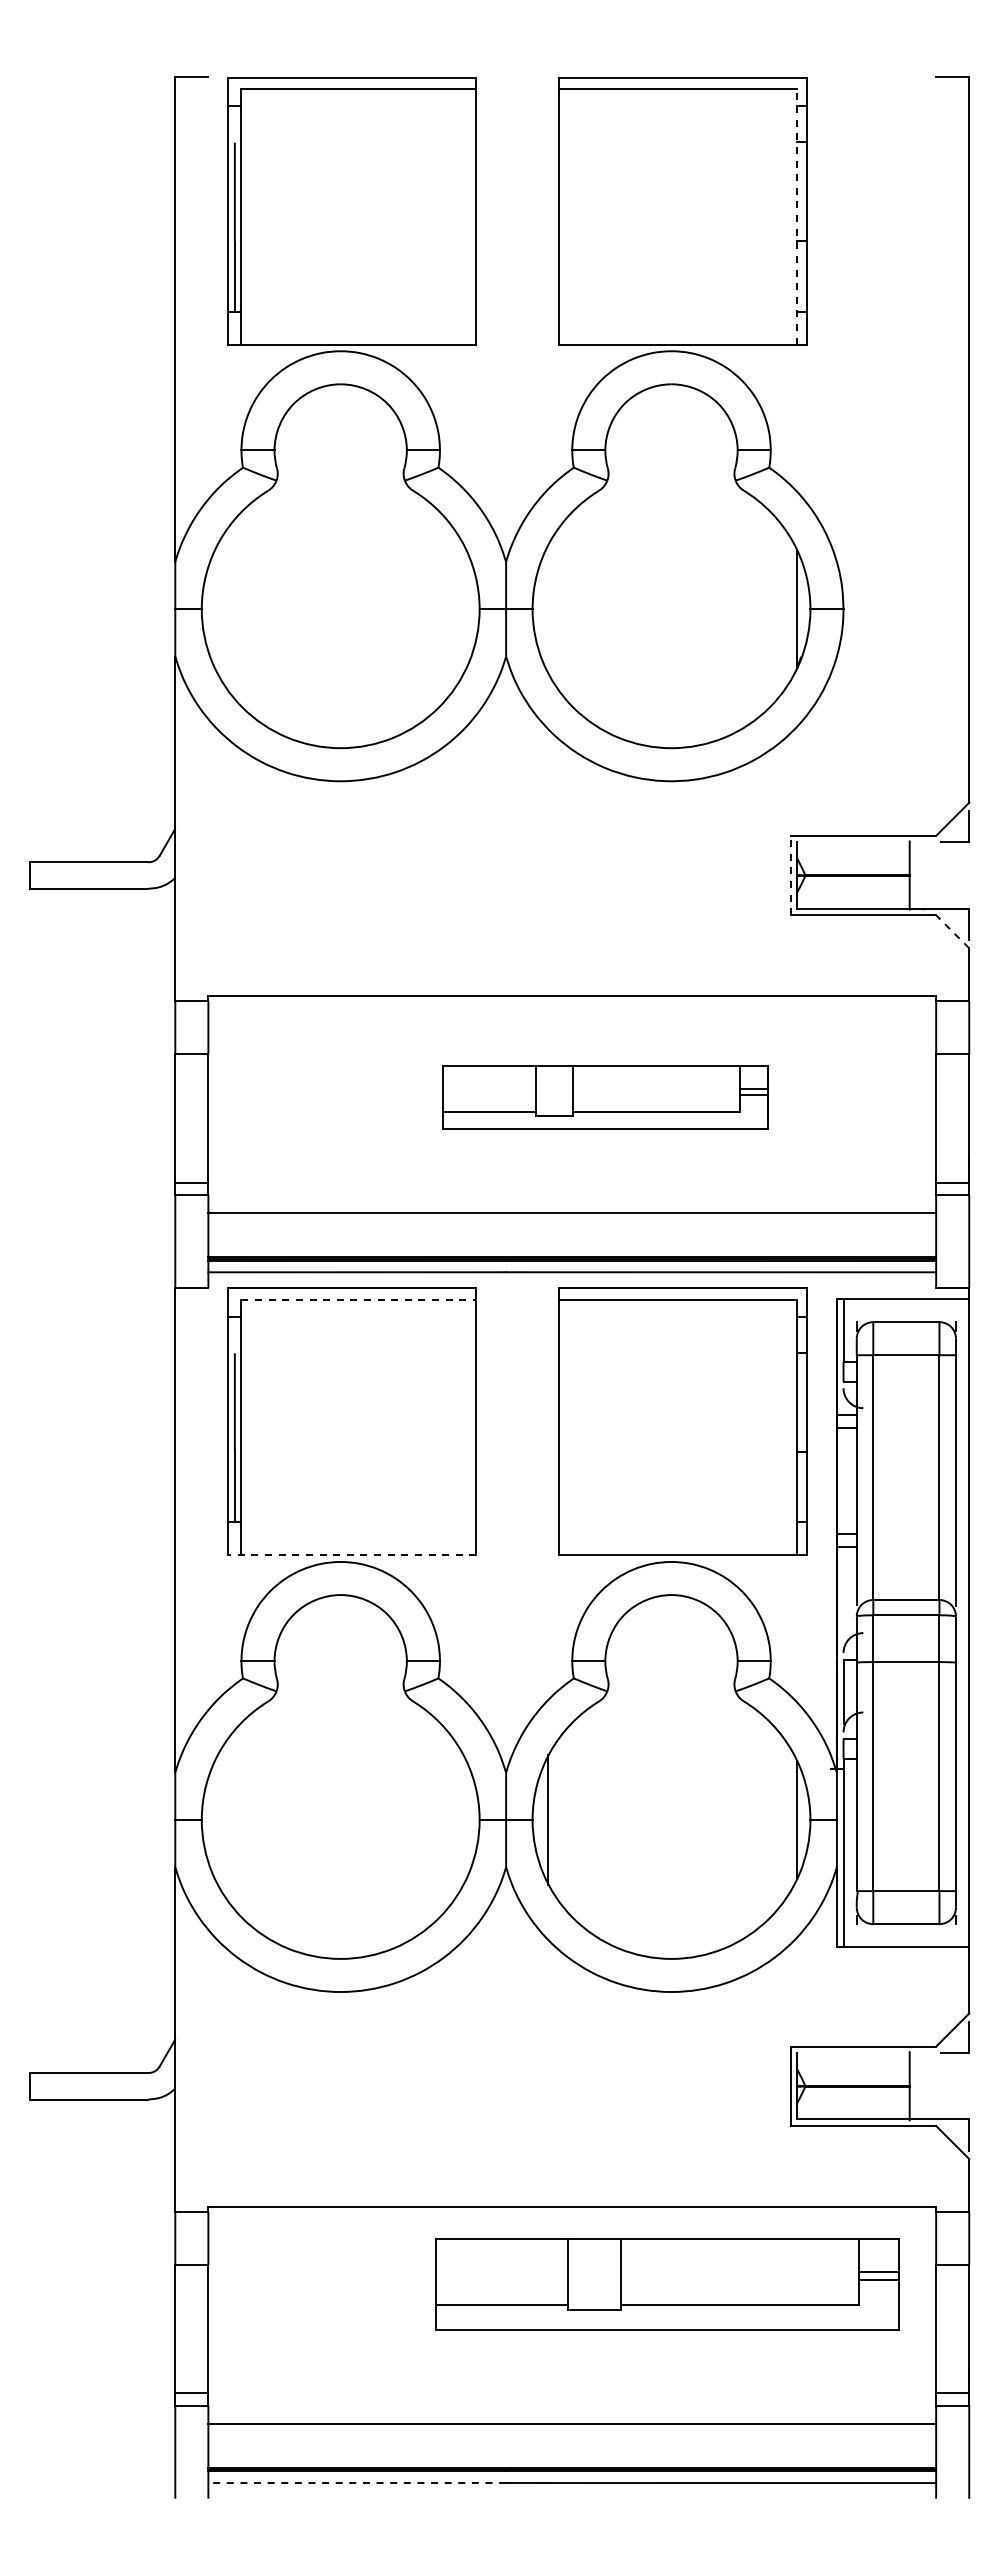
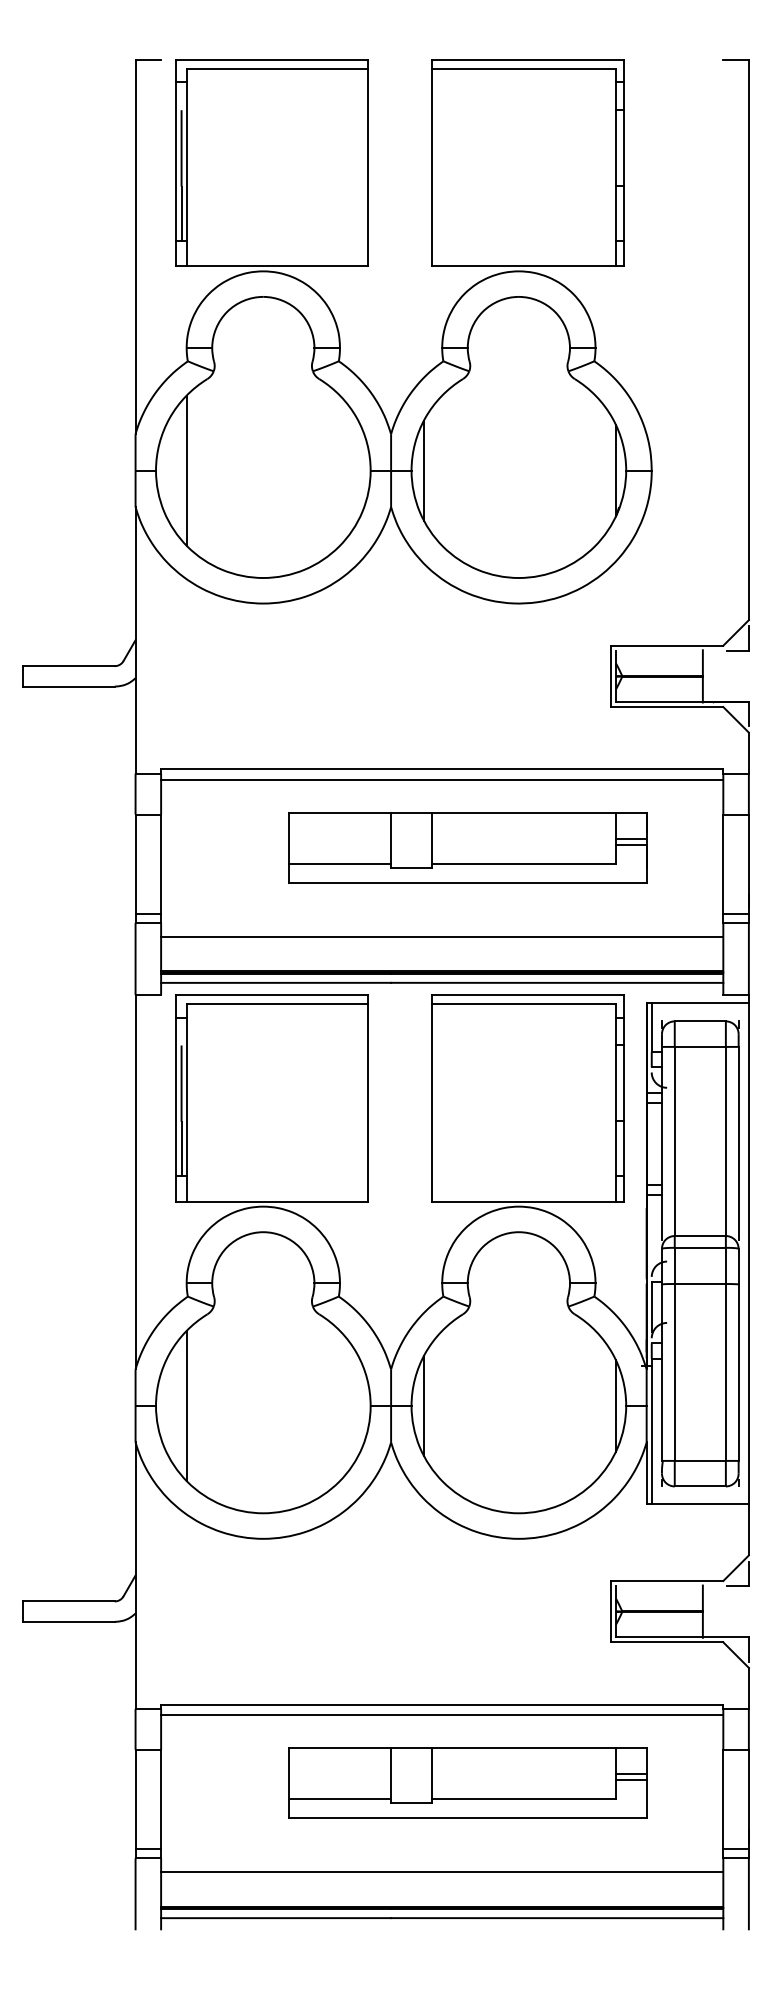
line: (797, 216) -> (616, 167), dashed -> solid
line: (548, 608) -> (423, 470), added
line: (241, 609) -> (186, 470), added
line: (790, 875) -> (610, 676), dashed -> solid
line: (952, 931) -> (735, 719), dashed -> solid
line: (572, 1009) -> (442, 779), added
part: (605, 1097) -> (467, 847), size x1.43
line: (359, 1299) -> (277, 1003), dashed -> solid
line: (351, 1555) -> (271, 1201), dashed -> solid
line: (241, 1819) -> (186, 1405), added
line: (572, 2219) -> (442, 1714), added
part: (667, 2284) -> (467, 1783), moved
line: (357, 2483) -> (276, 1918), dashed -> solid

